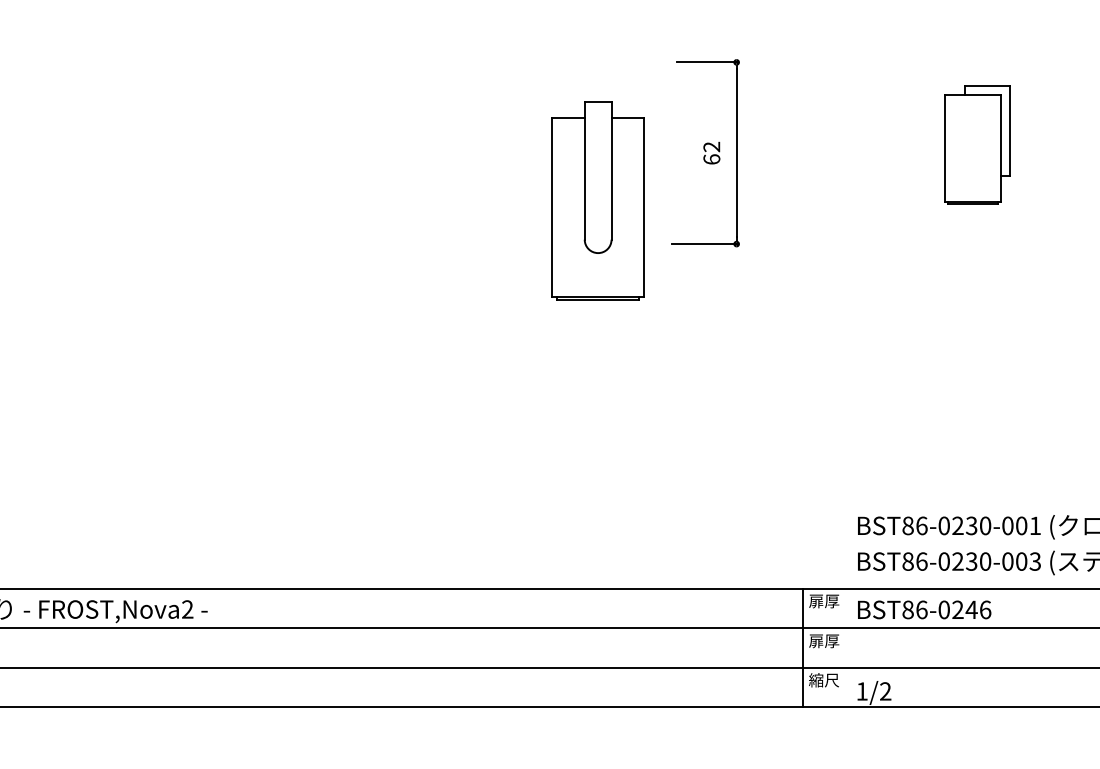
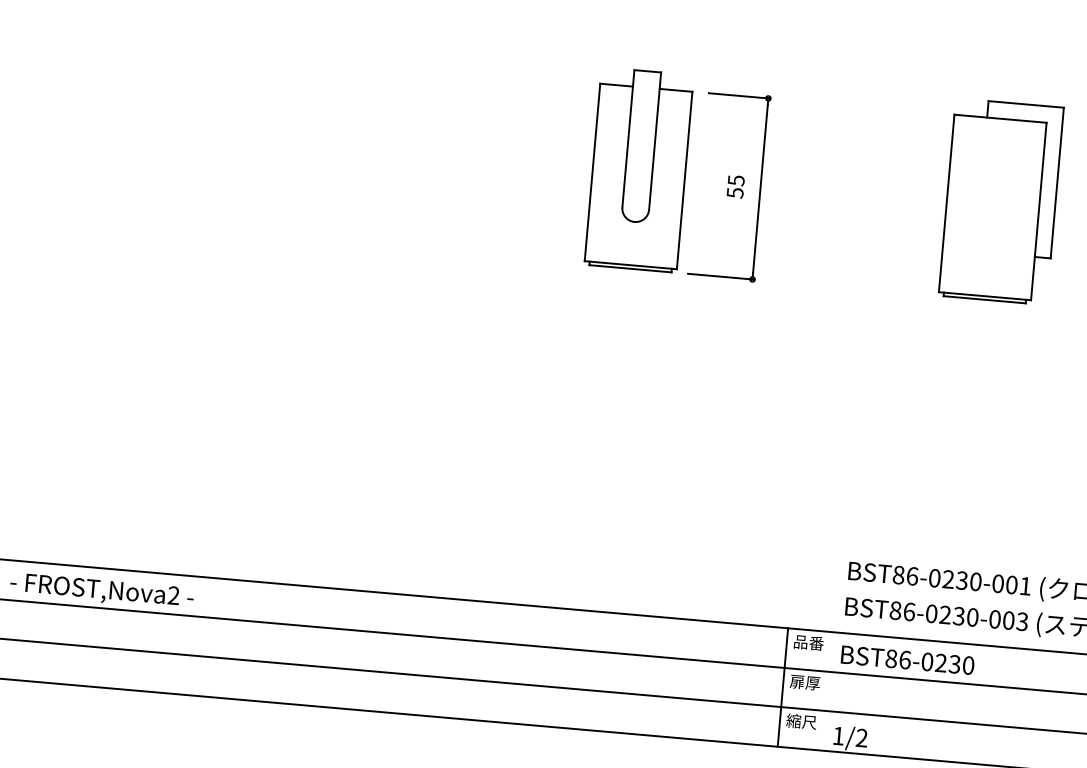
part: (977, 144) -> (1001, 201), size x1.67
text: (711, 152) -> (735, 186), 62 -> 55
part: (597, 200) -> (638, 169), moved
text: (824, 601) -> (808, 643), 扉厚 -> 品番
text: (978, 609) -> (961, 664), BST86-0246 -> BST86-0230

